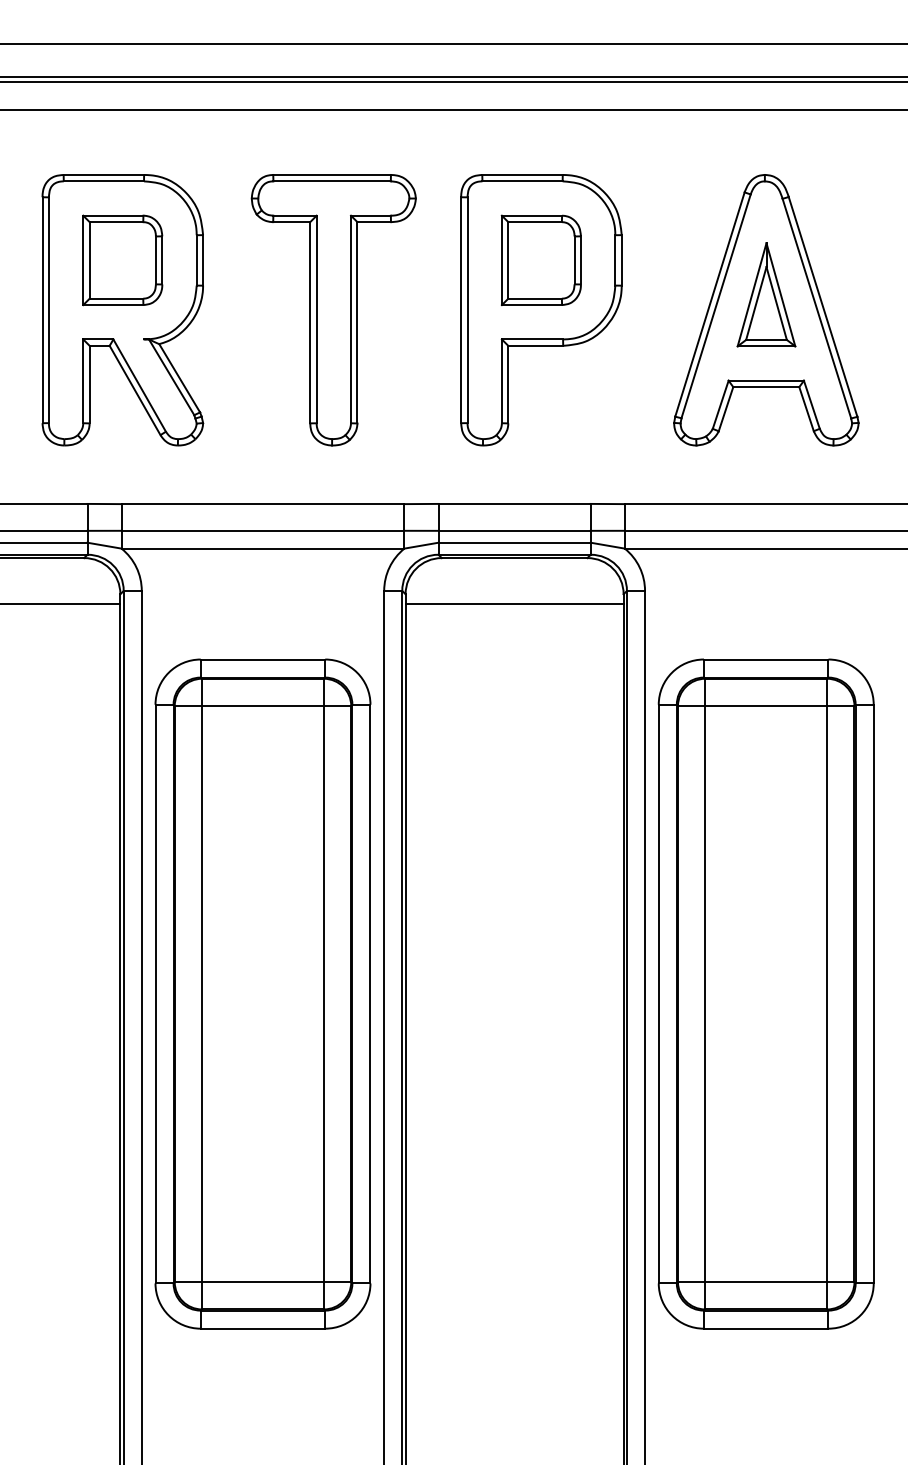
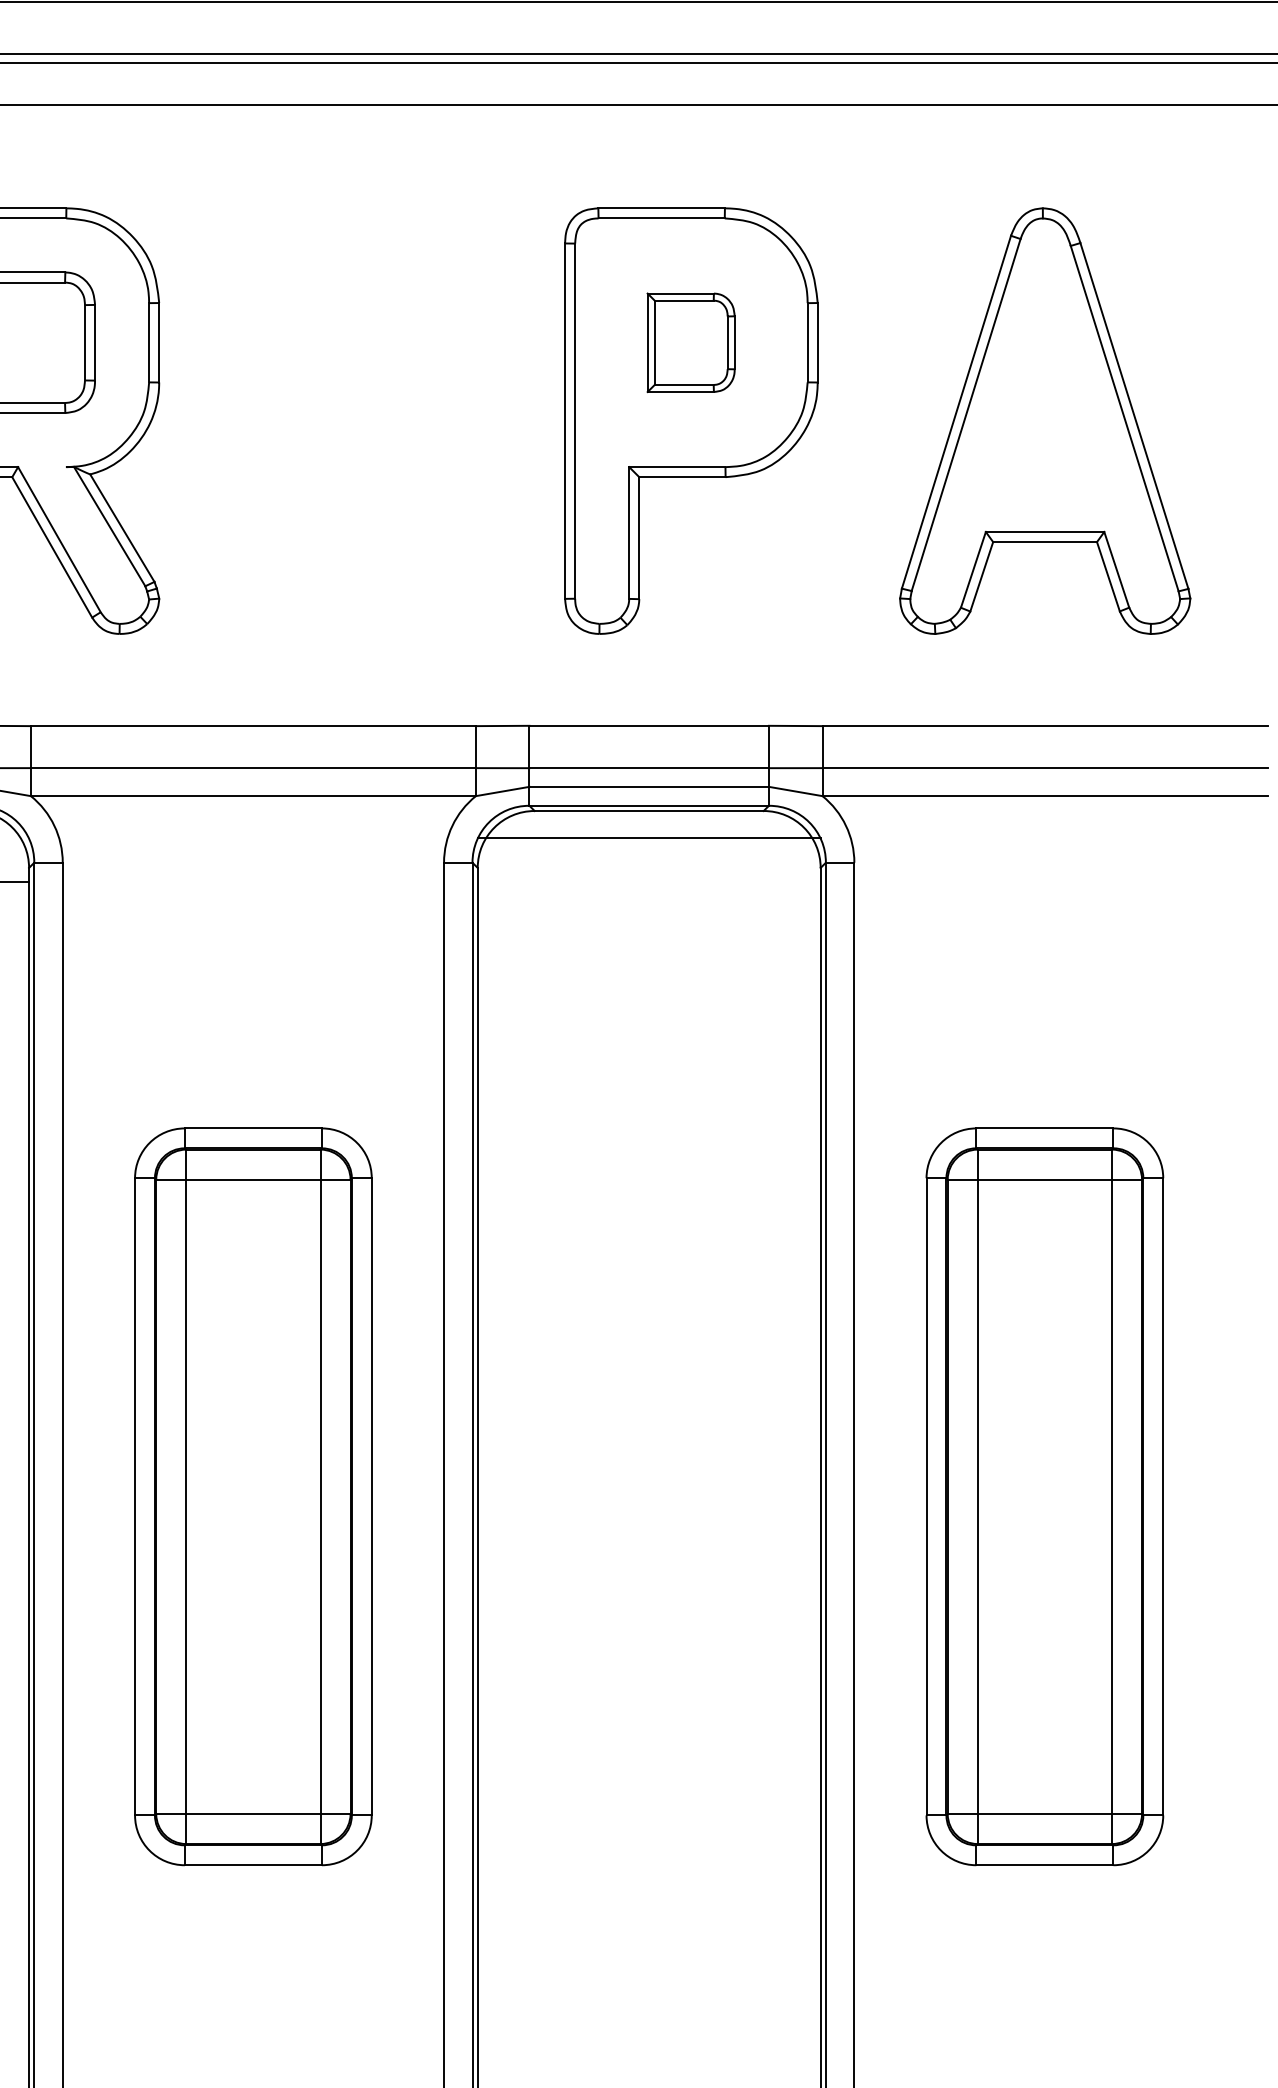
part: (540, 260) -> (689, 342), size x0.7
part: (766, 294) -> (1045, 396), removed
part: (333, 310) -> (364, 421), removed
line: (514, 603) -> (649, 838), moved
part: (262, 993) -> (252, 1495), size x0.7
part: (765, 993) -> (1043, 1495), size x0.7

